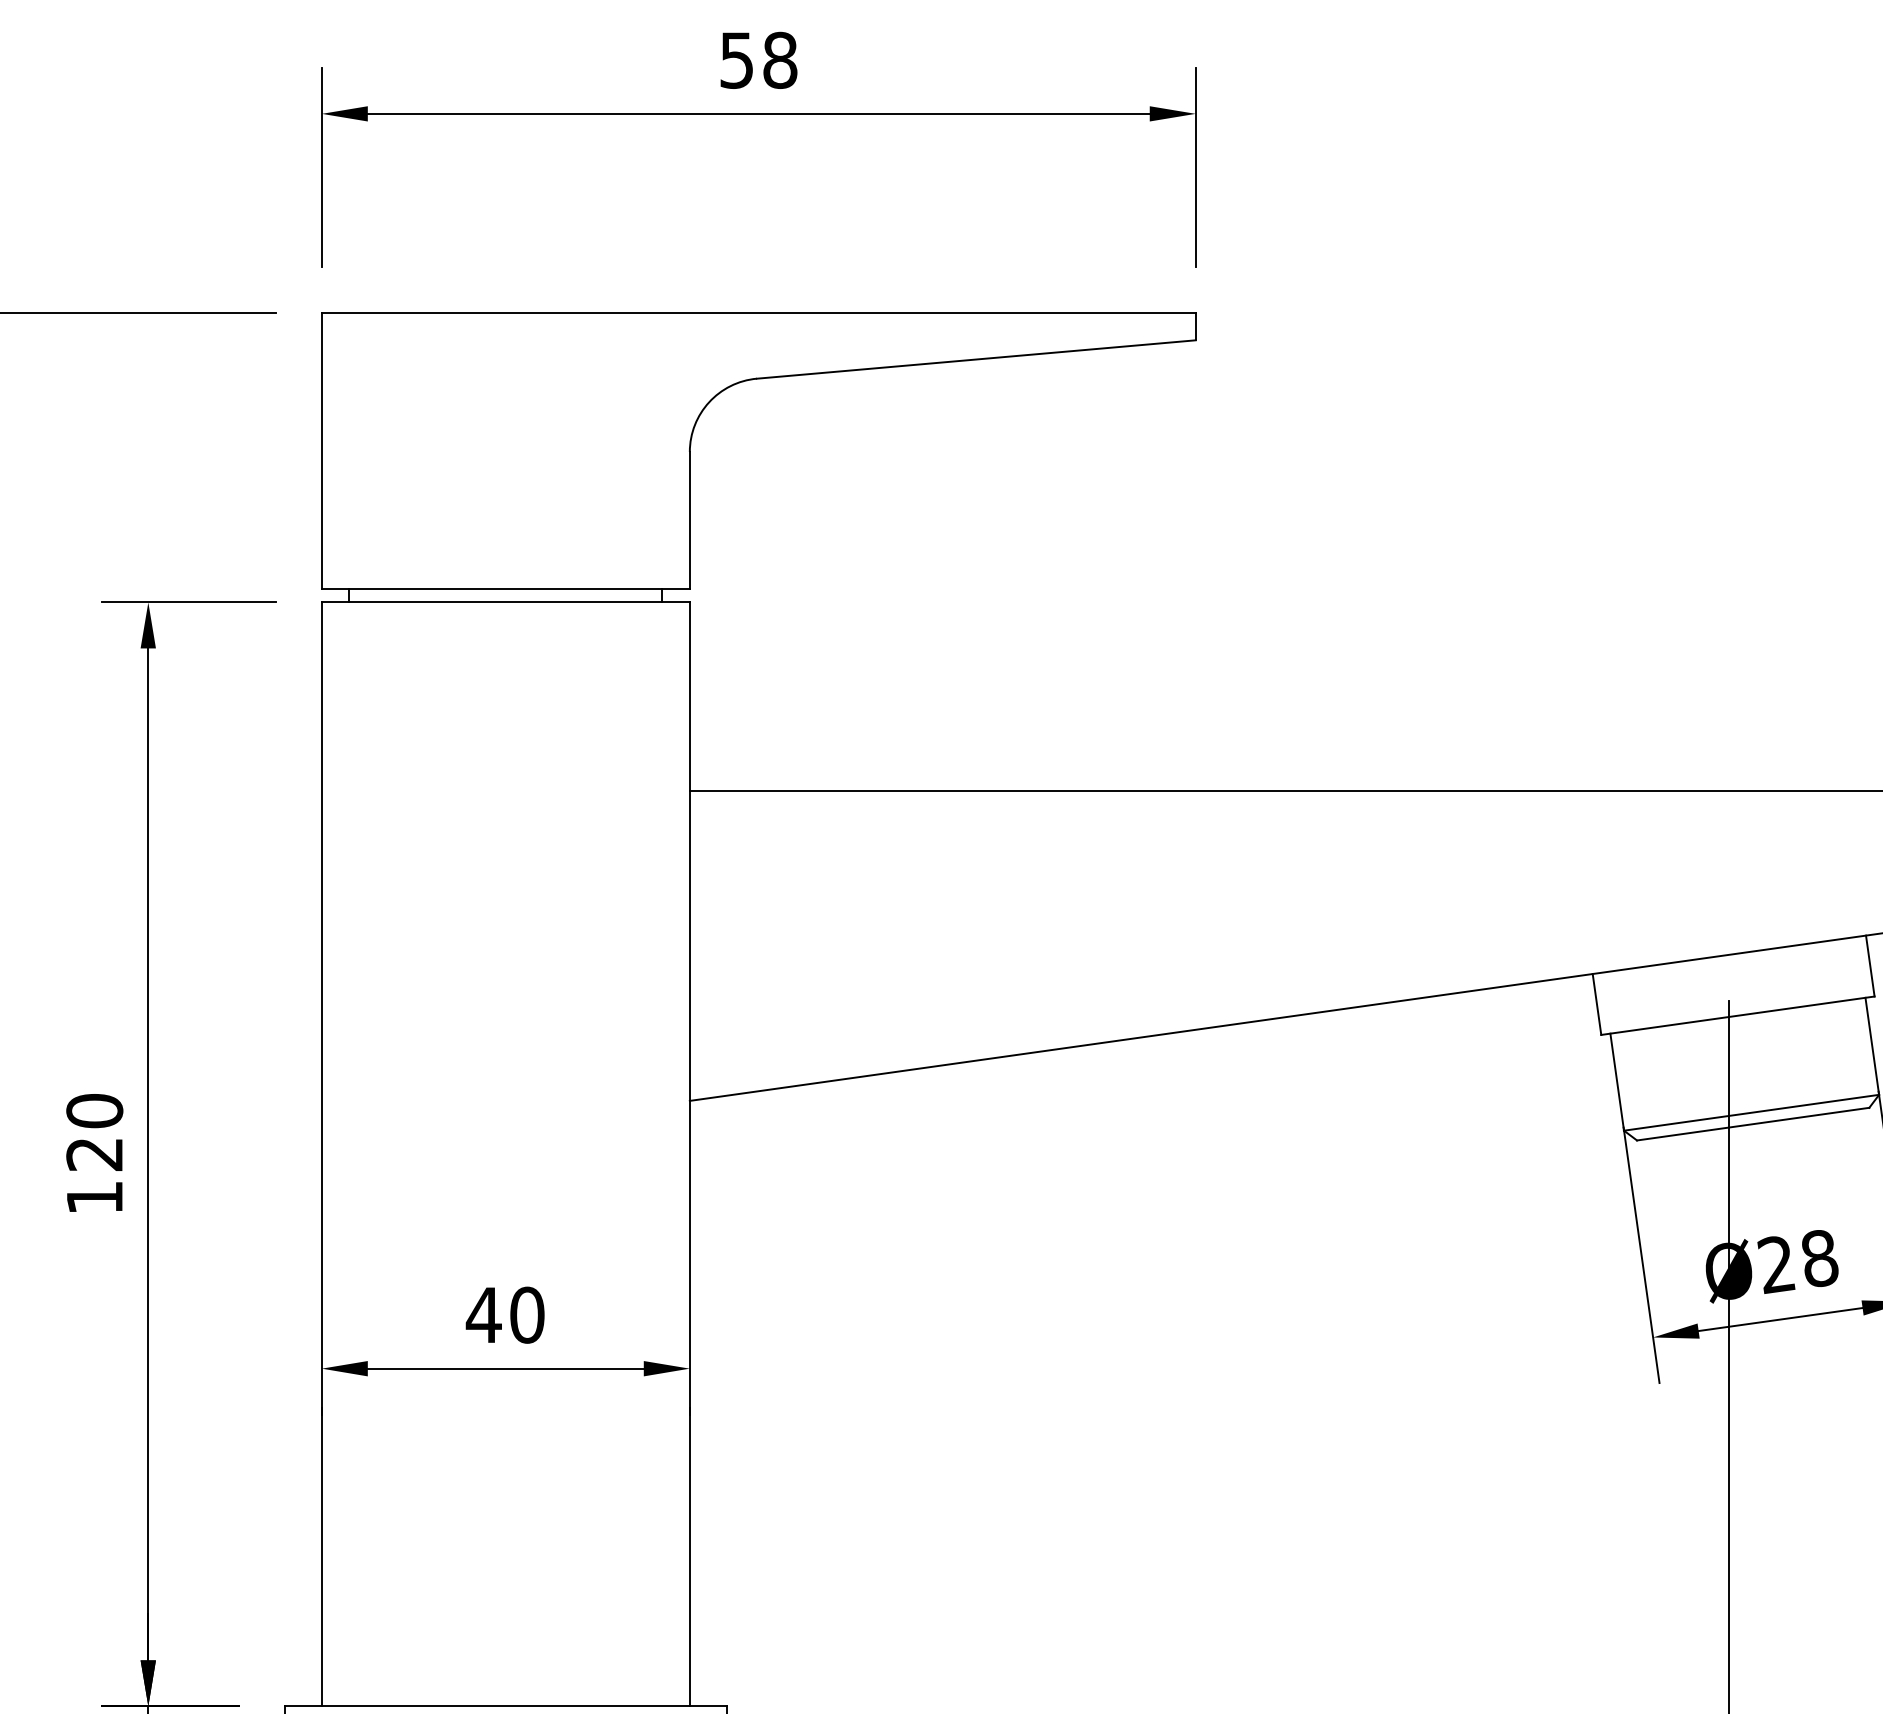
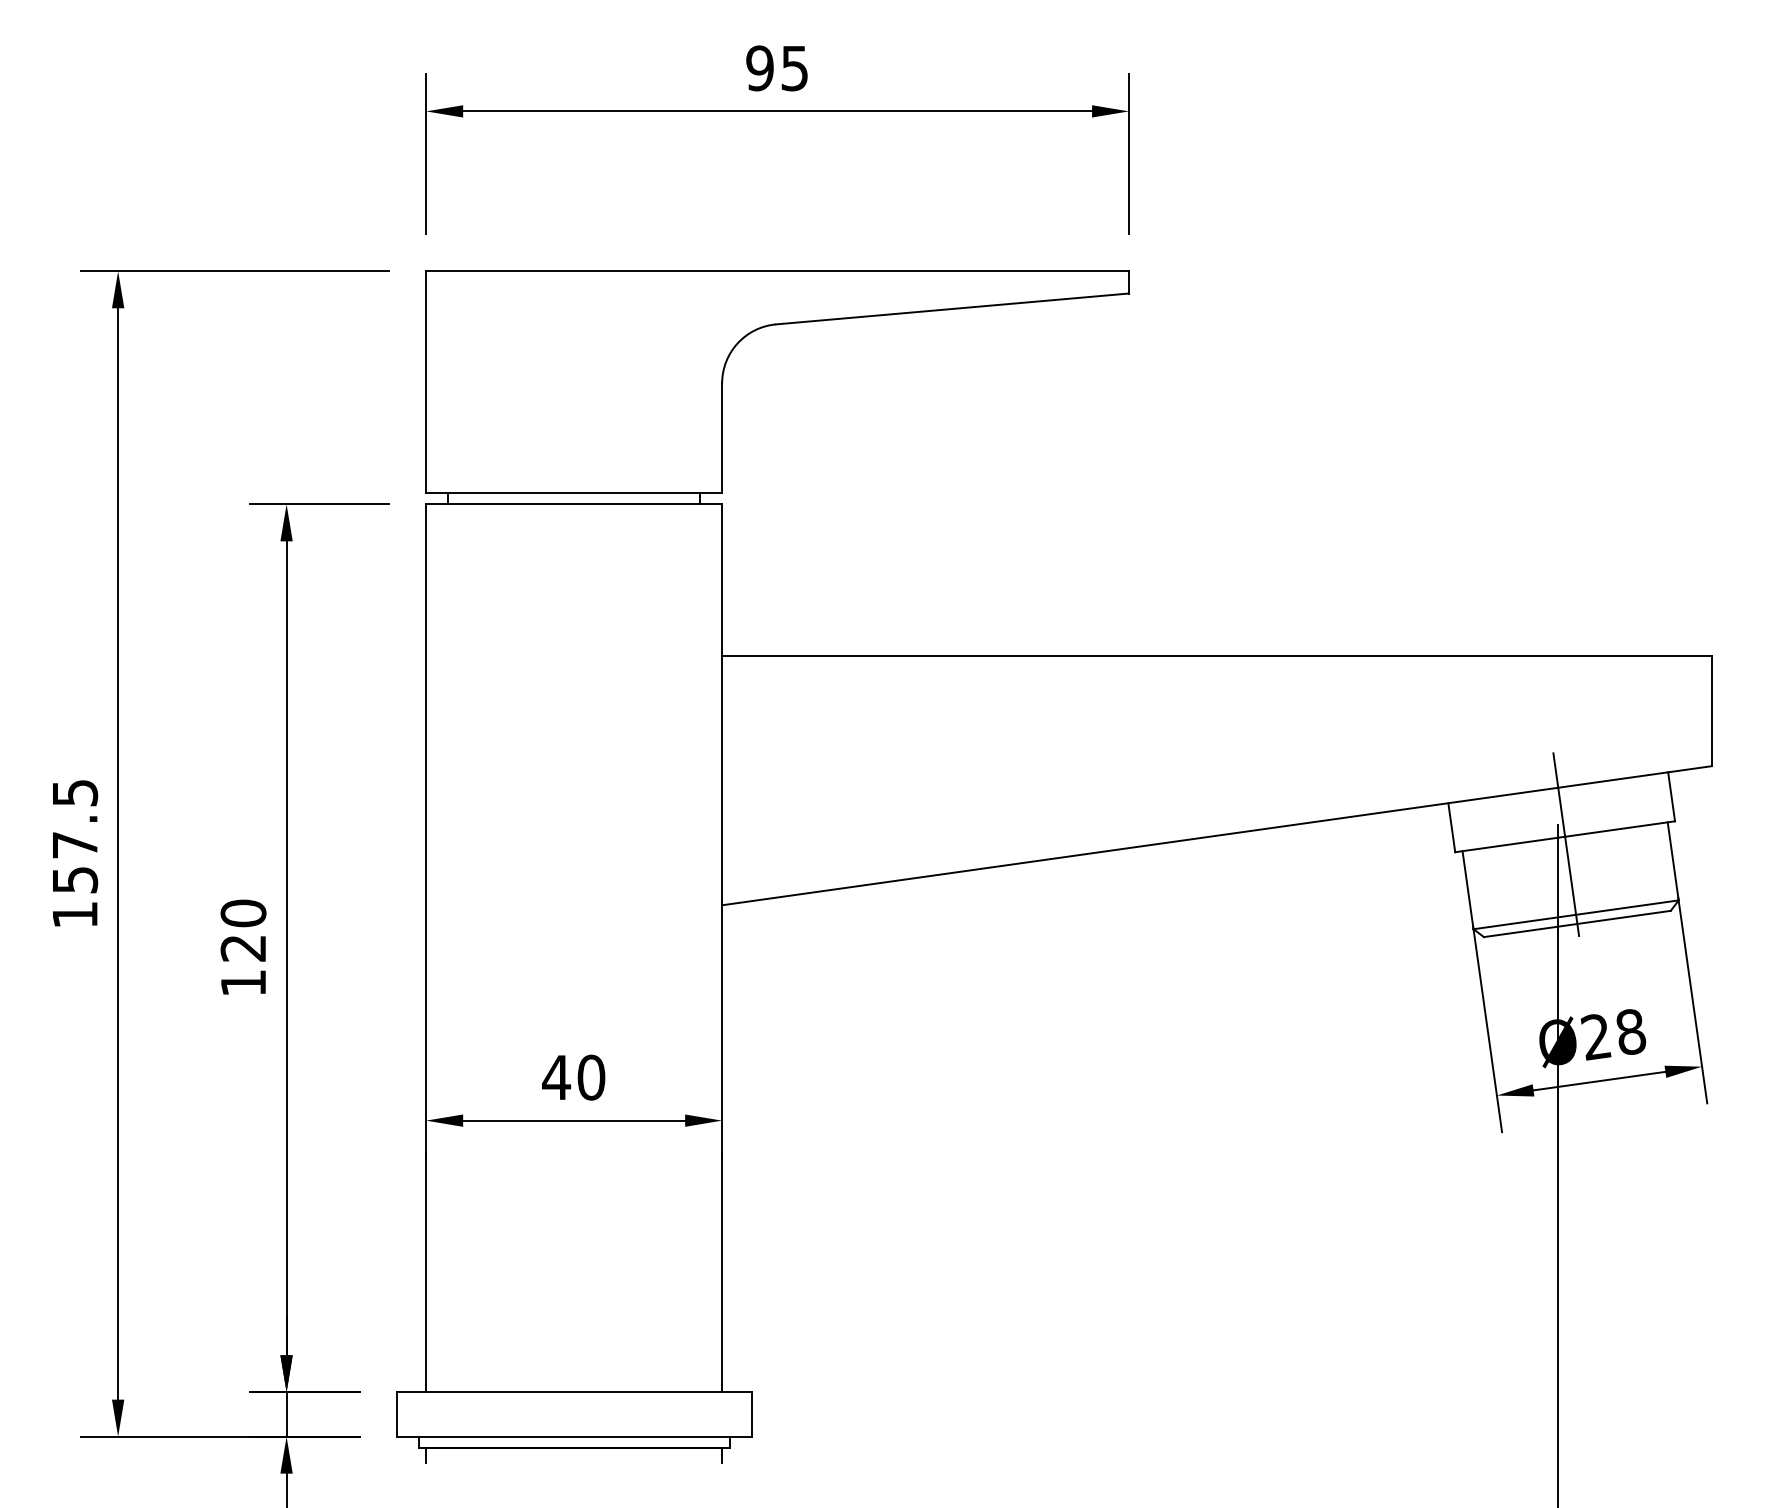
text: (758, 60) -> (777, 68), 58 -> 95
line: (1739, 1025) -> (1566, 844), added

